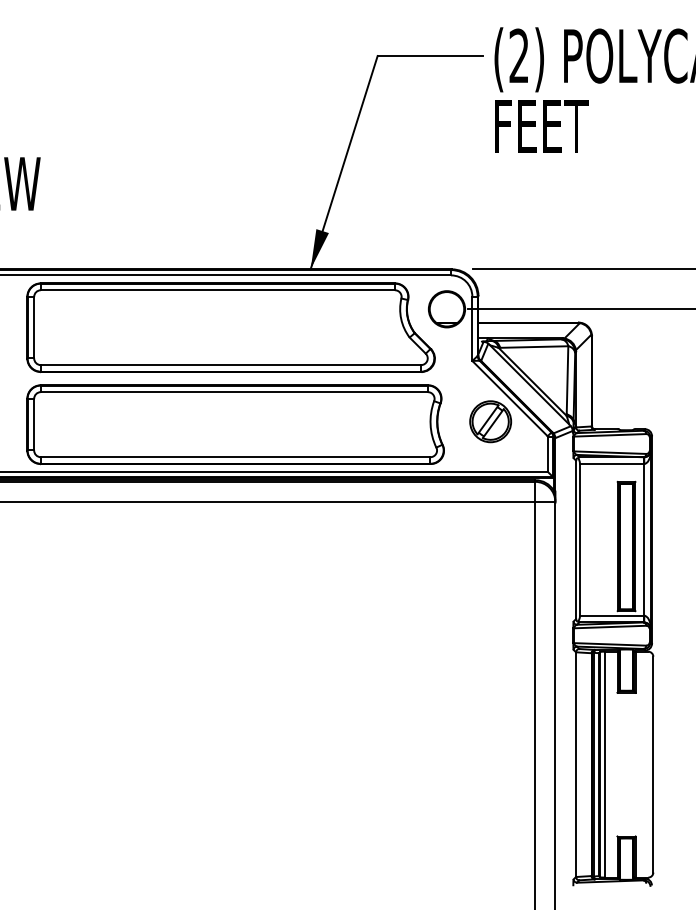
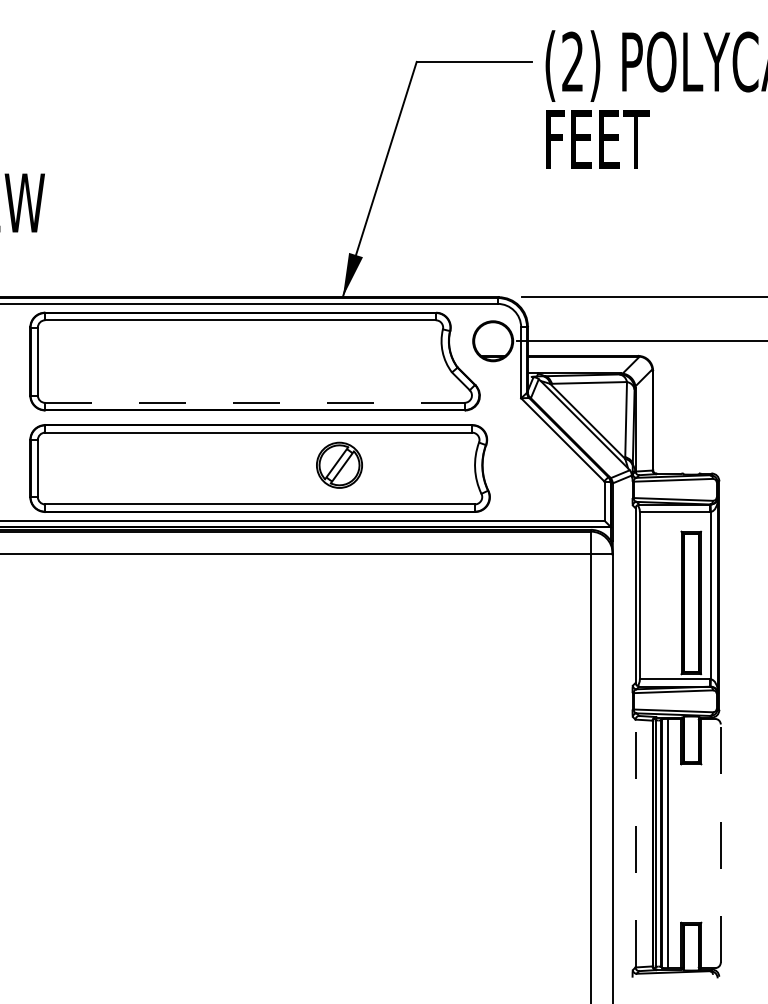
line: (231, 365) -> (255, 403), solid -> dashed
part: (490, 421) -> (339, 465), moved
line: (576, 764) -> (636, 843), solid -> dashed
line: (653, 764) -> (720, 843), solid -> dashed

